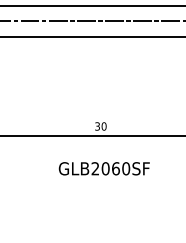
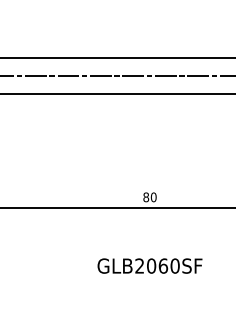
text: (97, 126) -> (146, 197), 30 -> 80
text: (103, 168) -> (149, 265), moved

